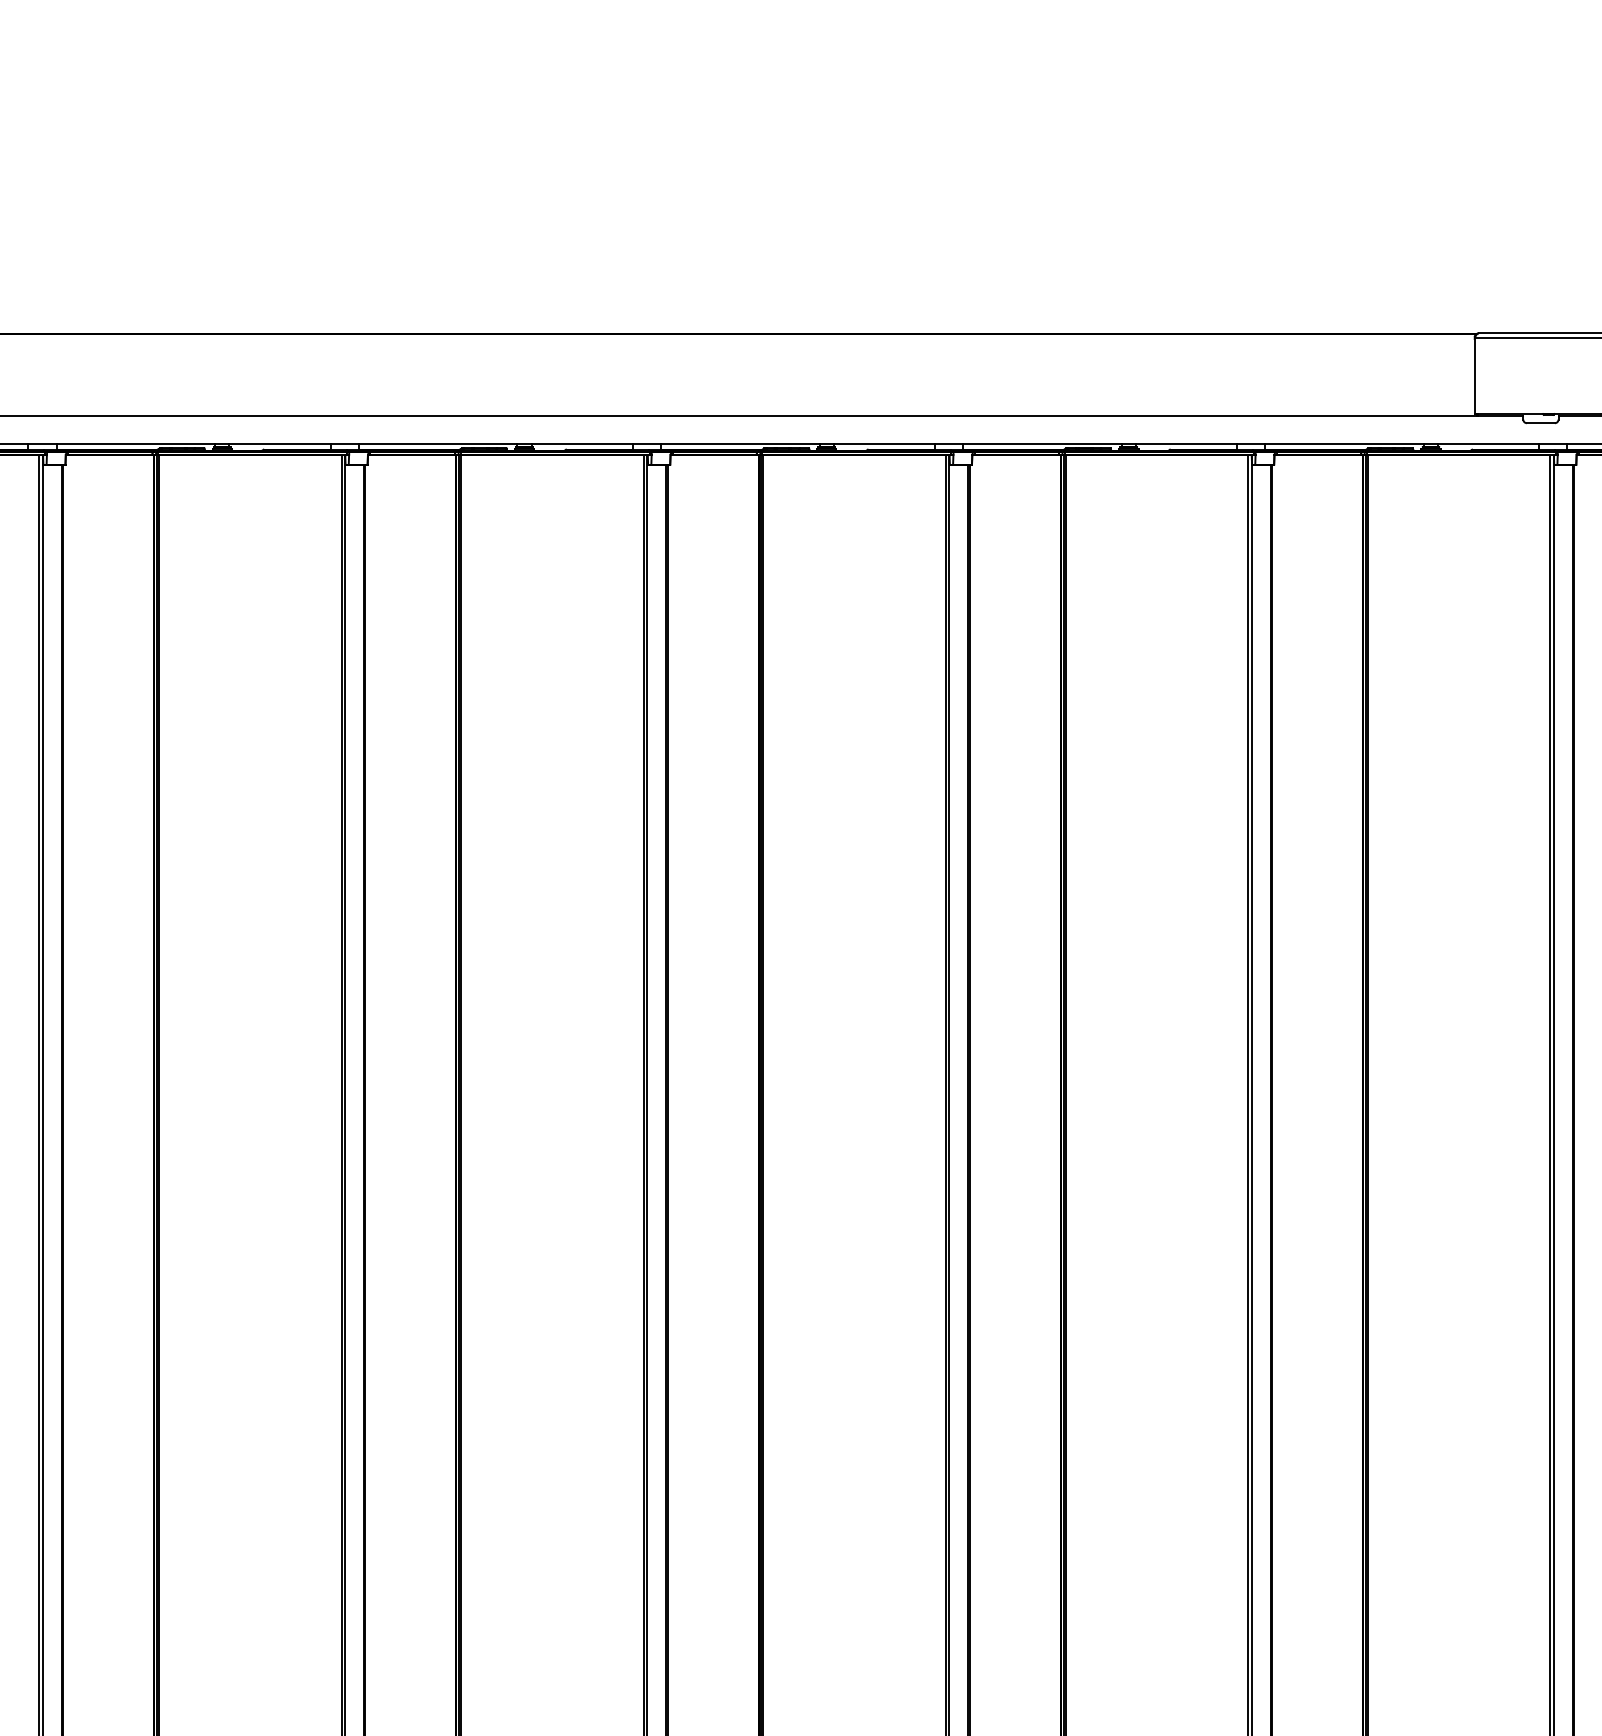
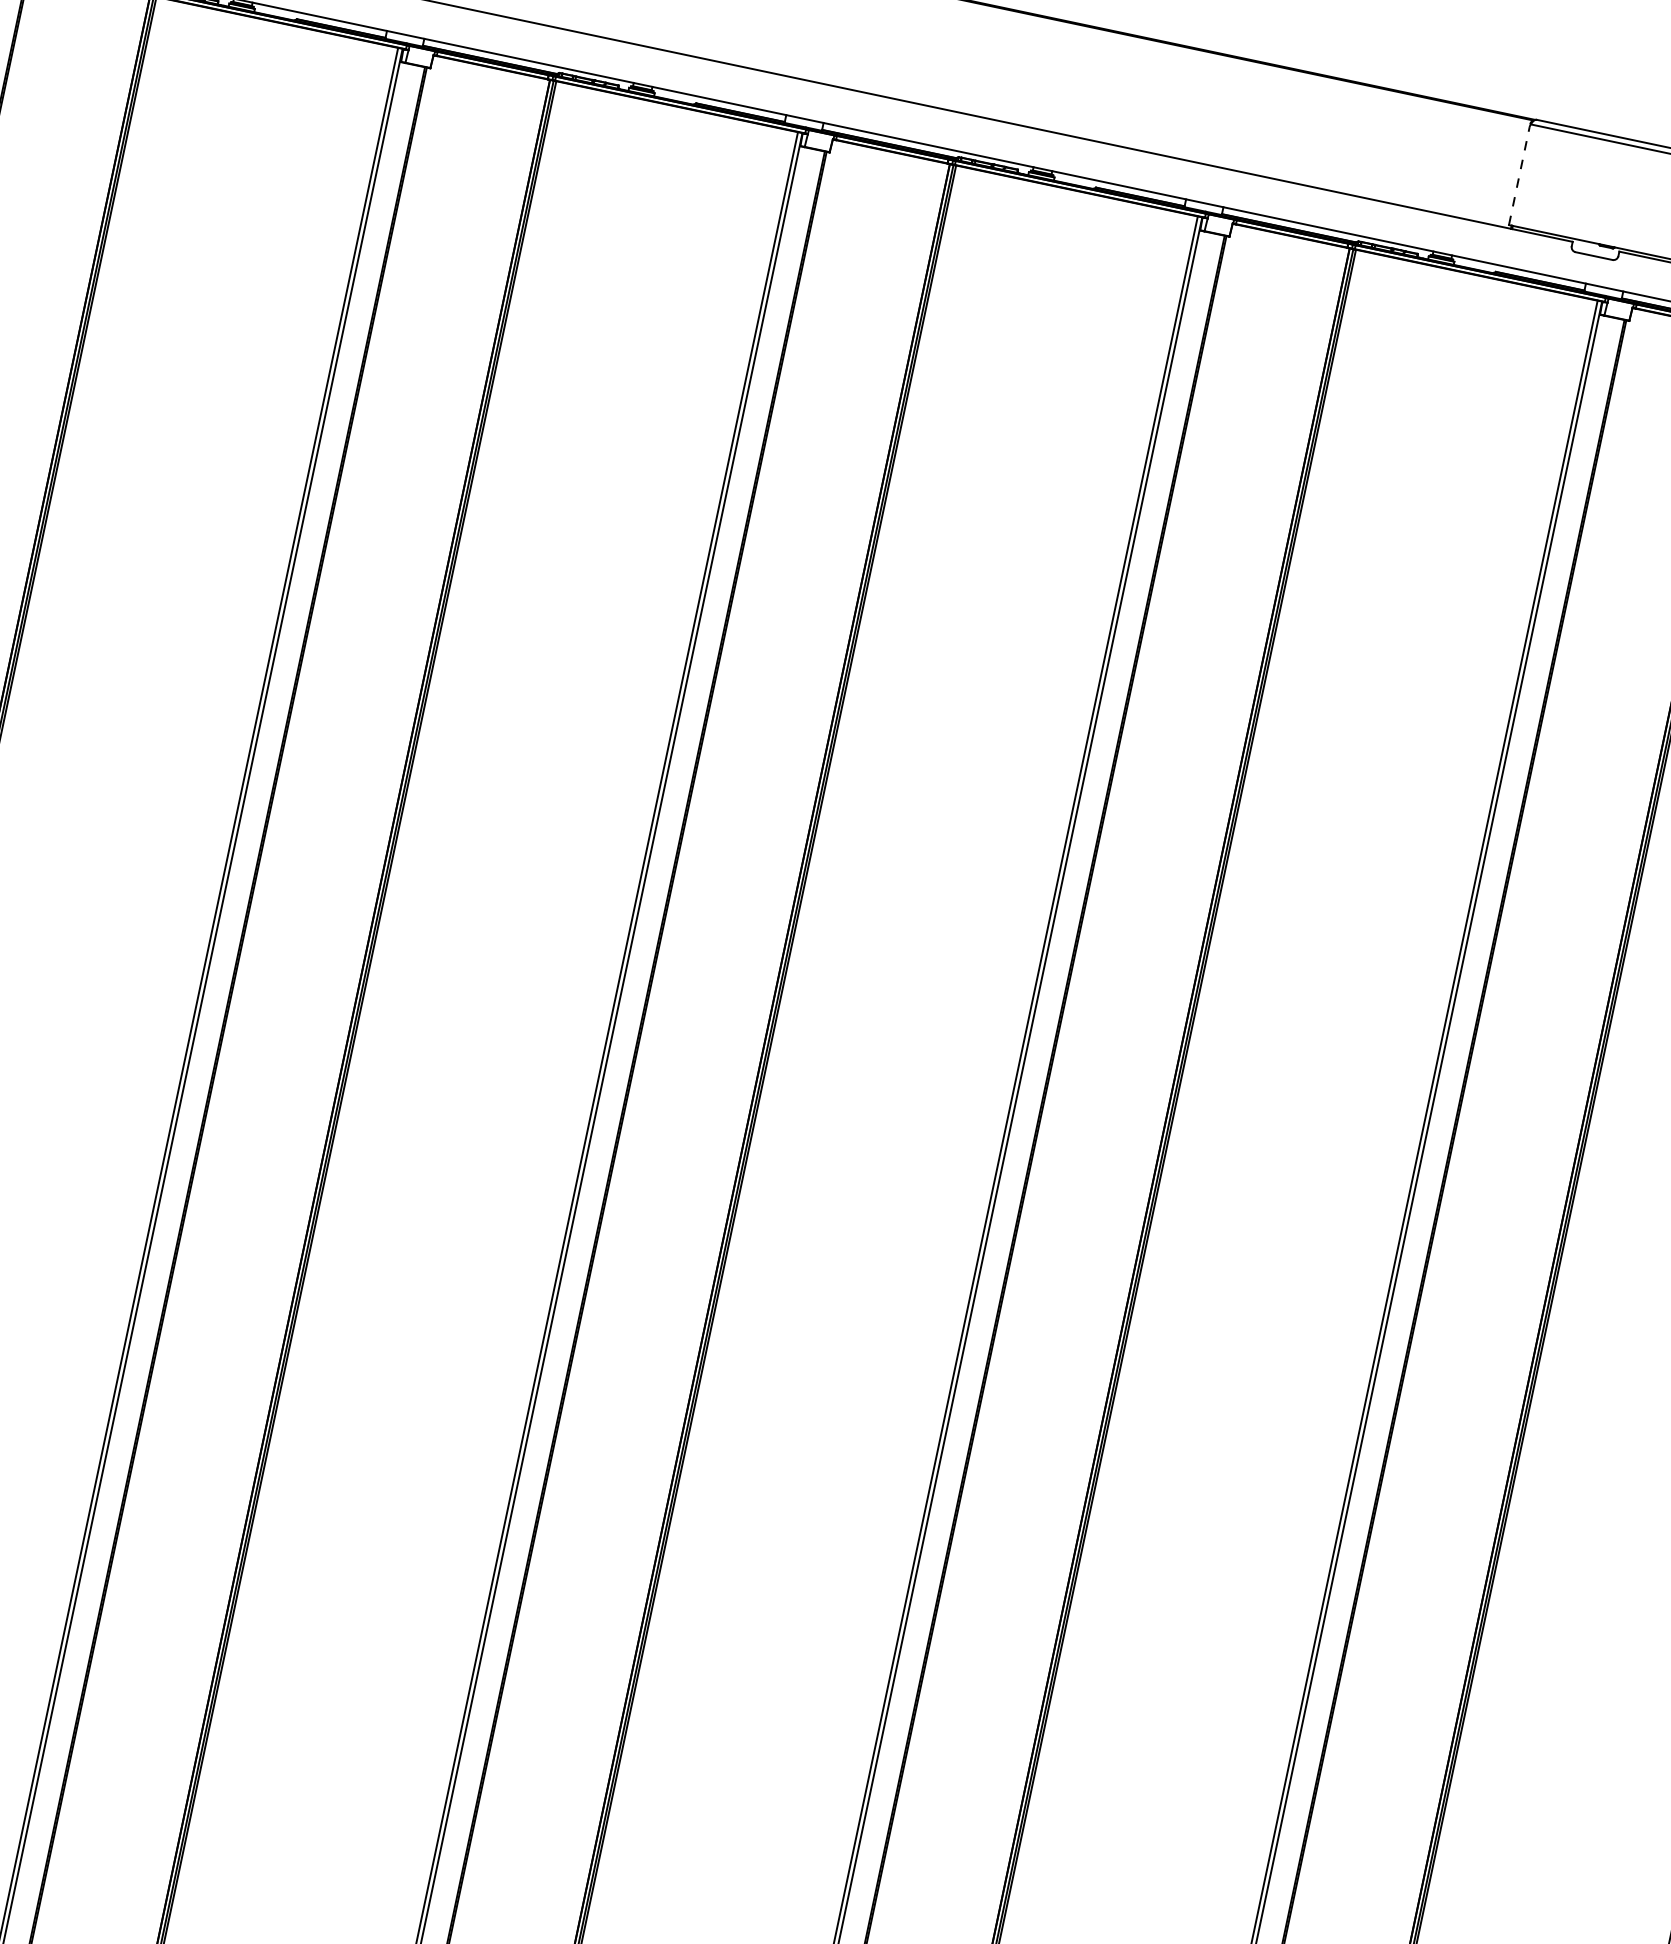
line: (1474, 376) -> (1519, 175), solid -> dashed

